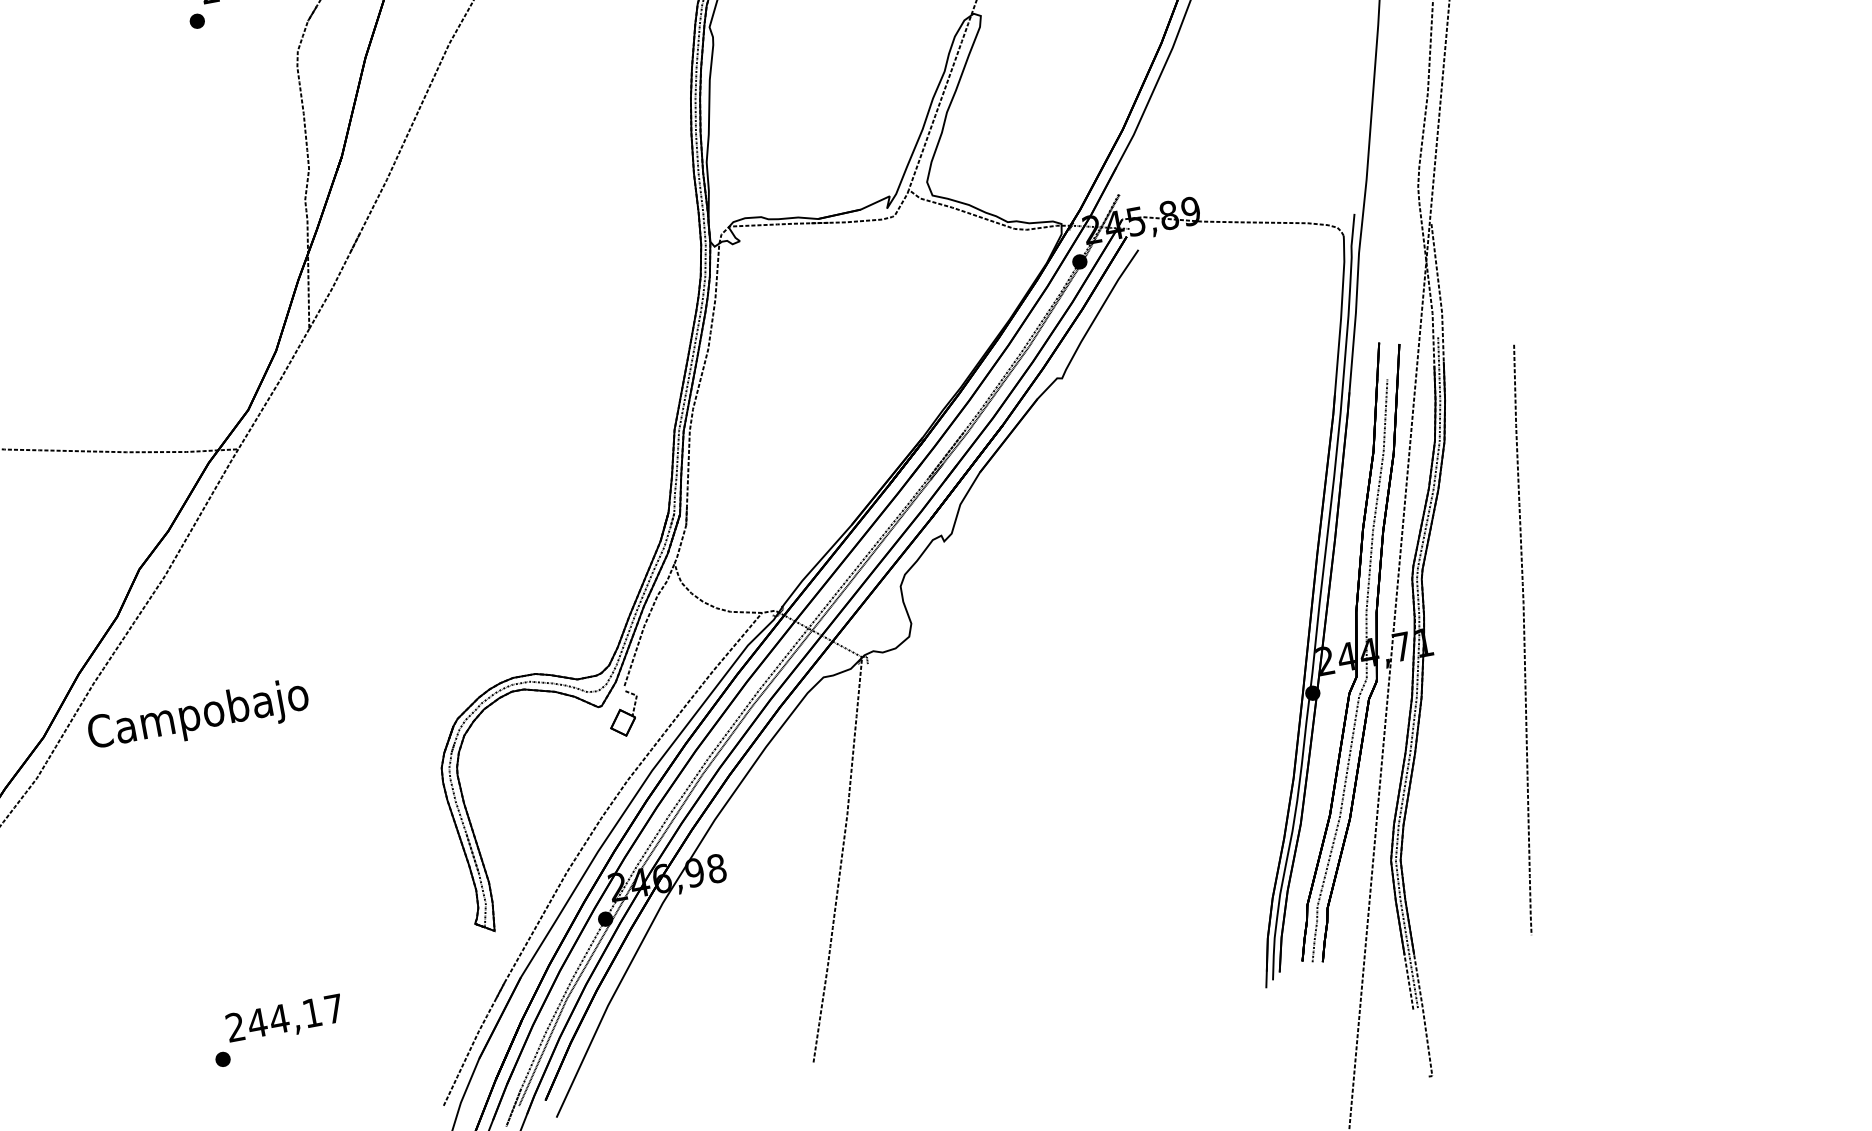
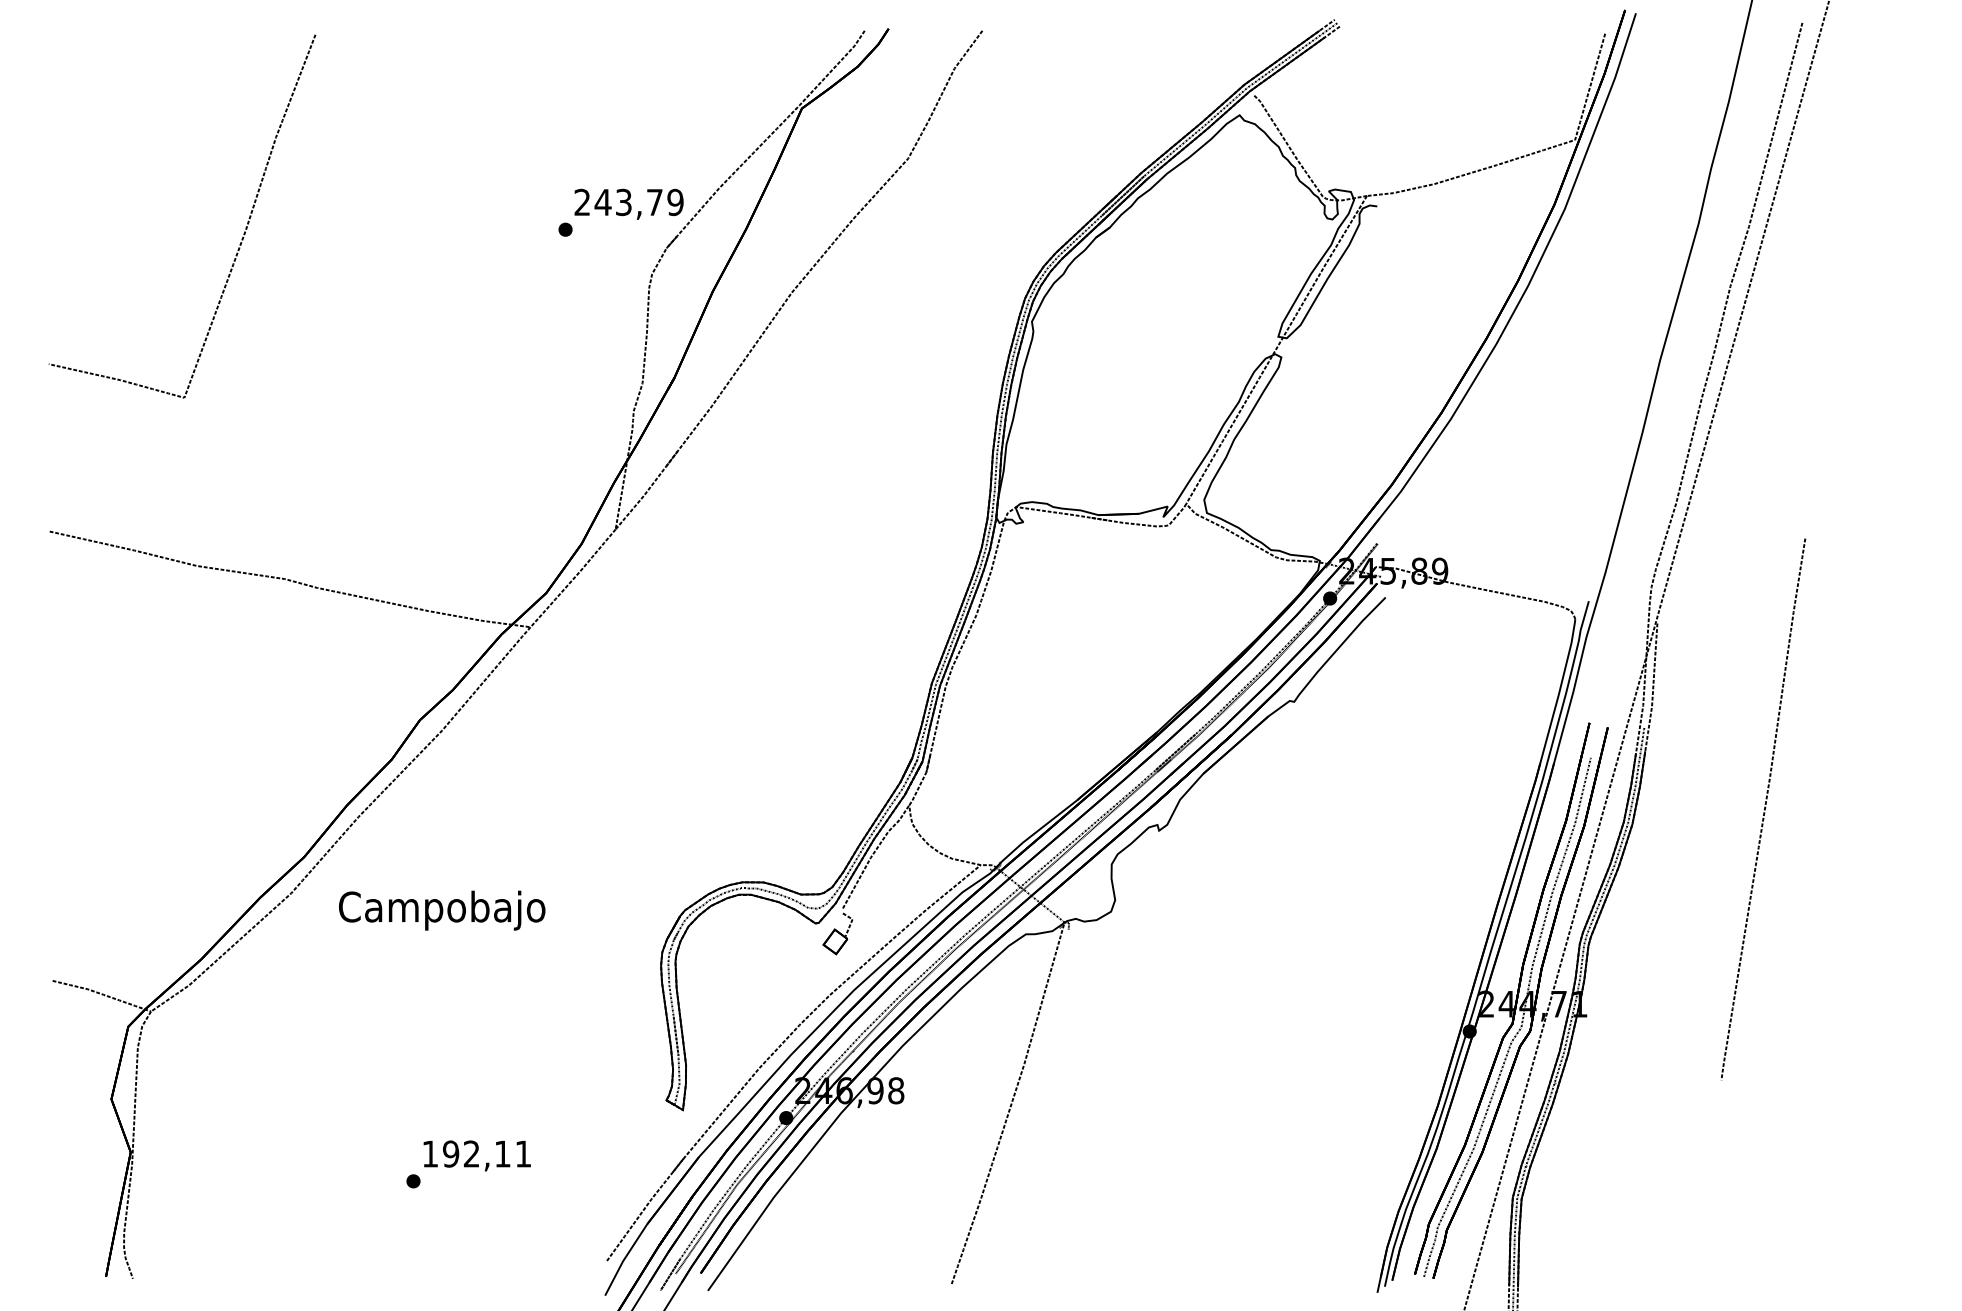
curve: (1524, 639) -> (1764, 809), moved
text: (199, 716) -> (442, 910), moved
text: (284, 1017) -> (476, 1153), 244,17 -> 192,11

